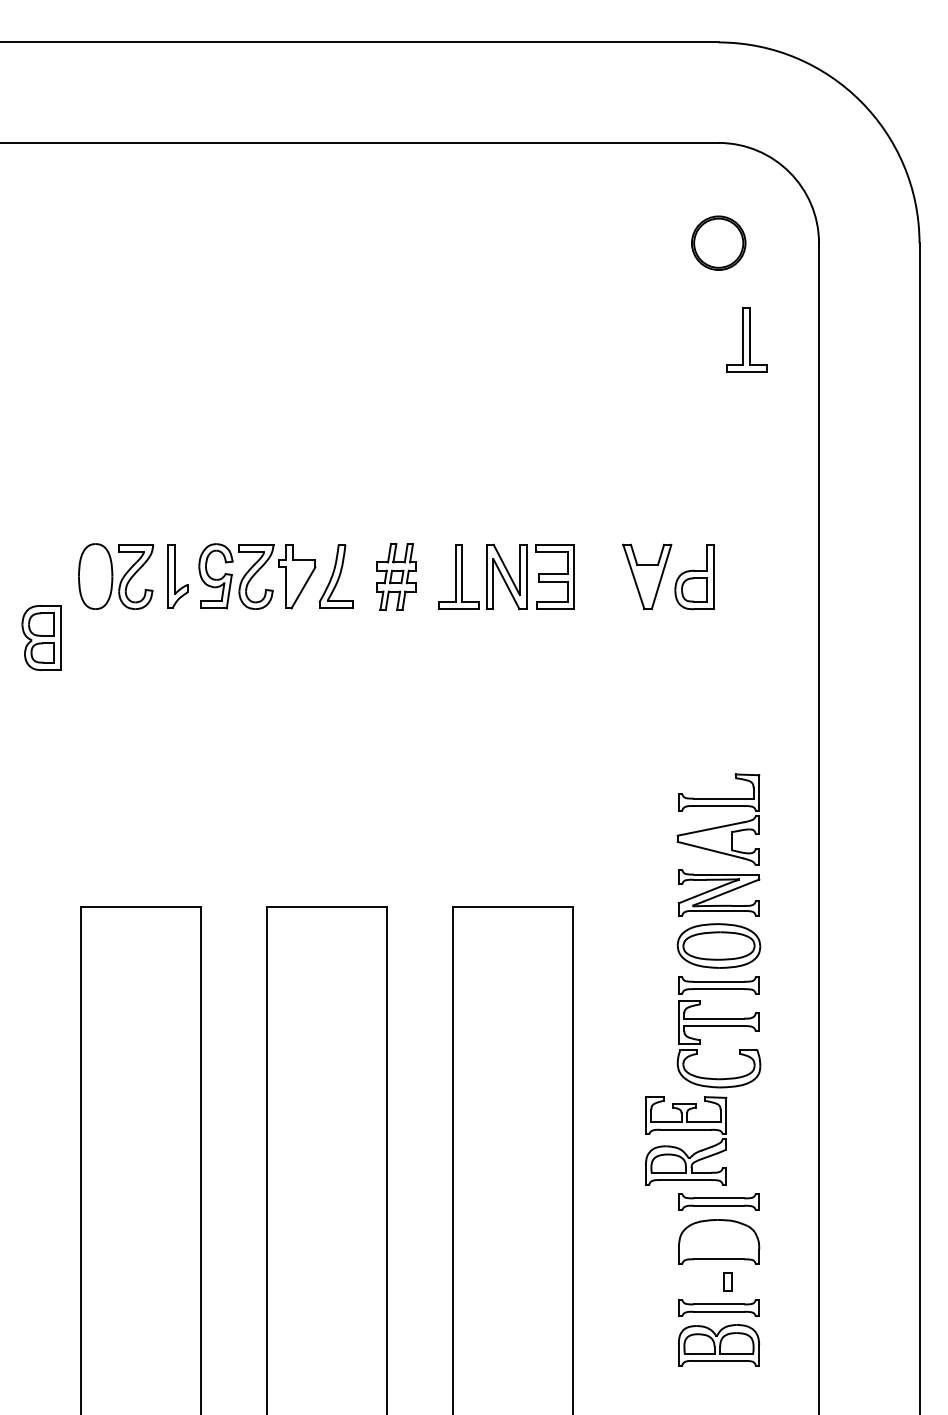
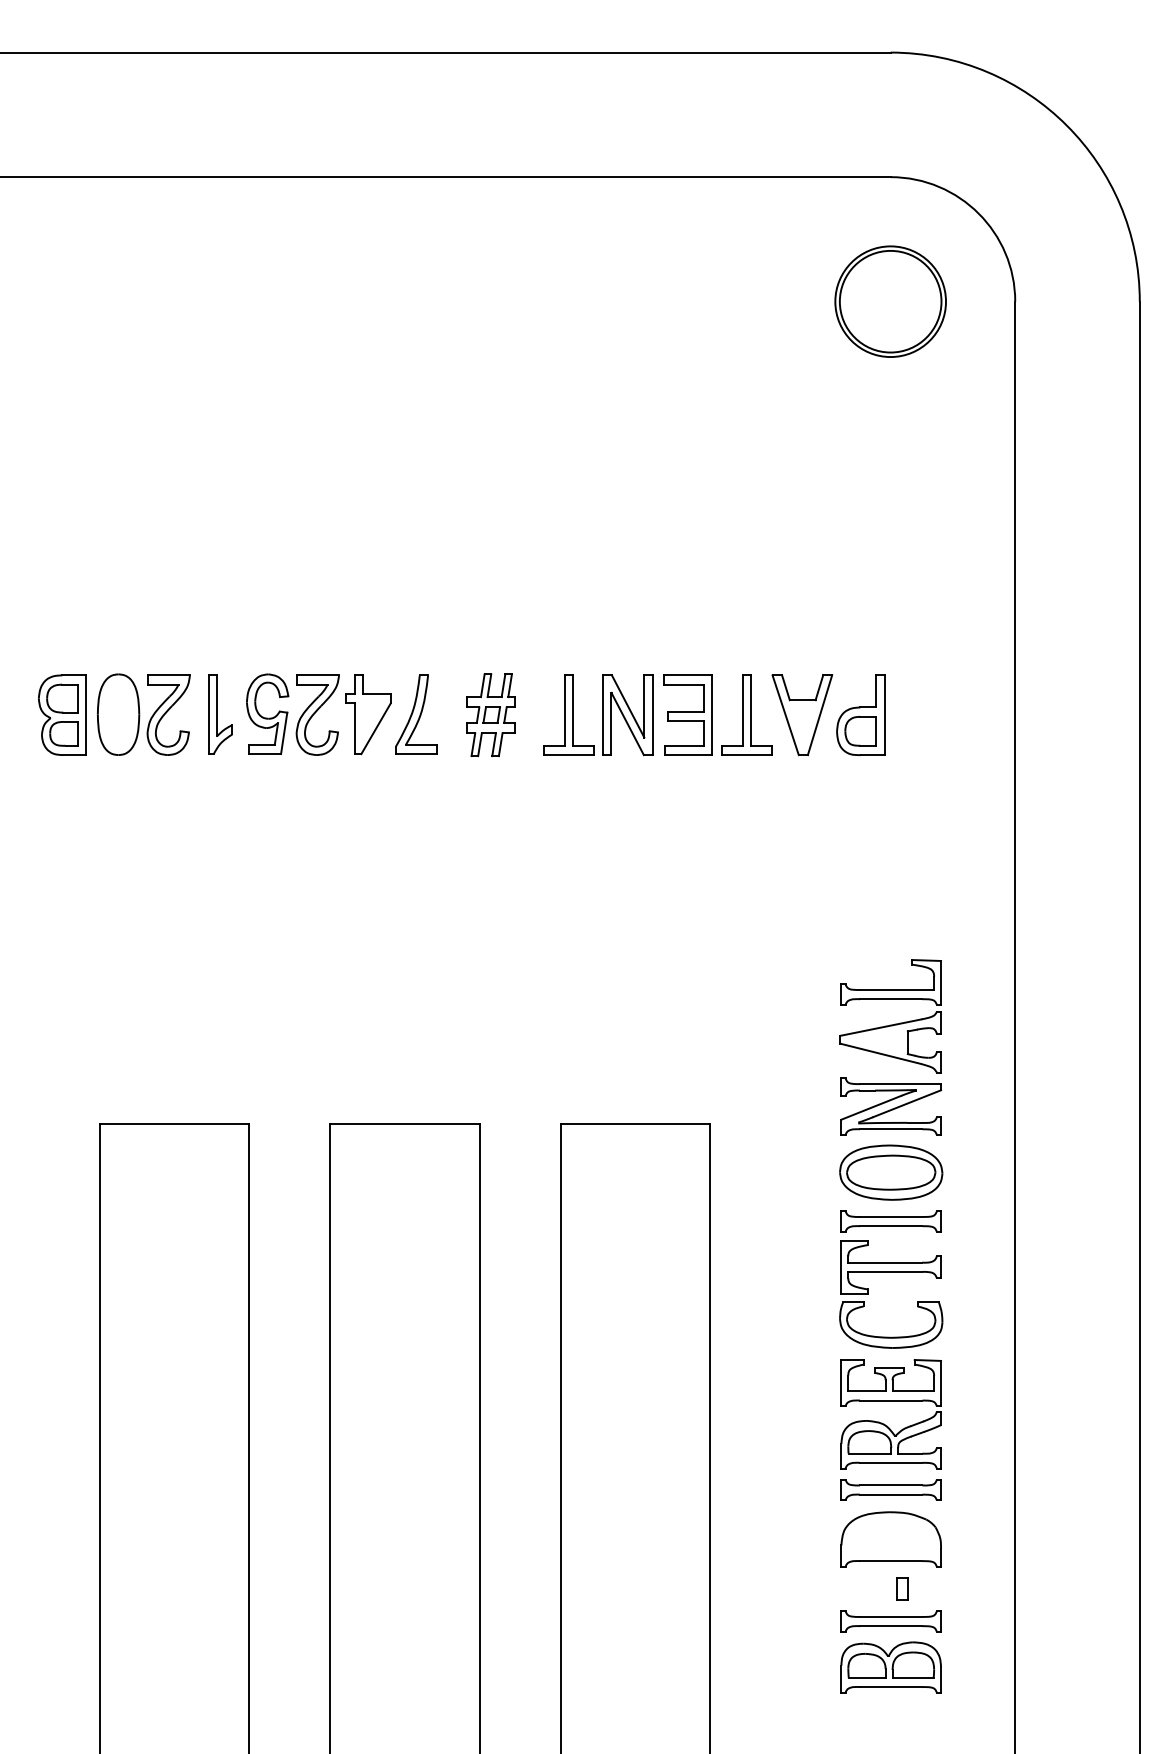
part: (718, 242) -> (890, 300), size x1.67
part: (746, 339) -> (746, 714), moved
part: (41, 637) -> (62, 714), moved
part: (682, 1149) -> (886, 1424), moved

